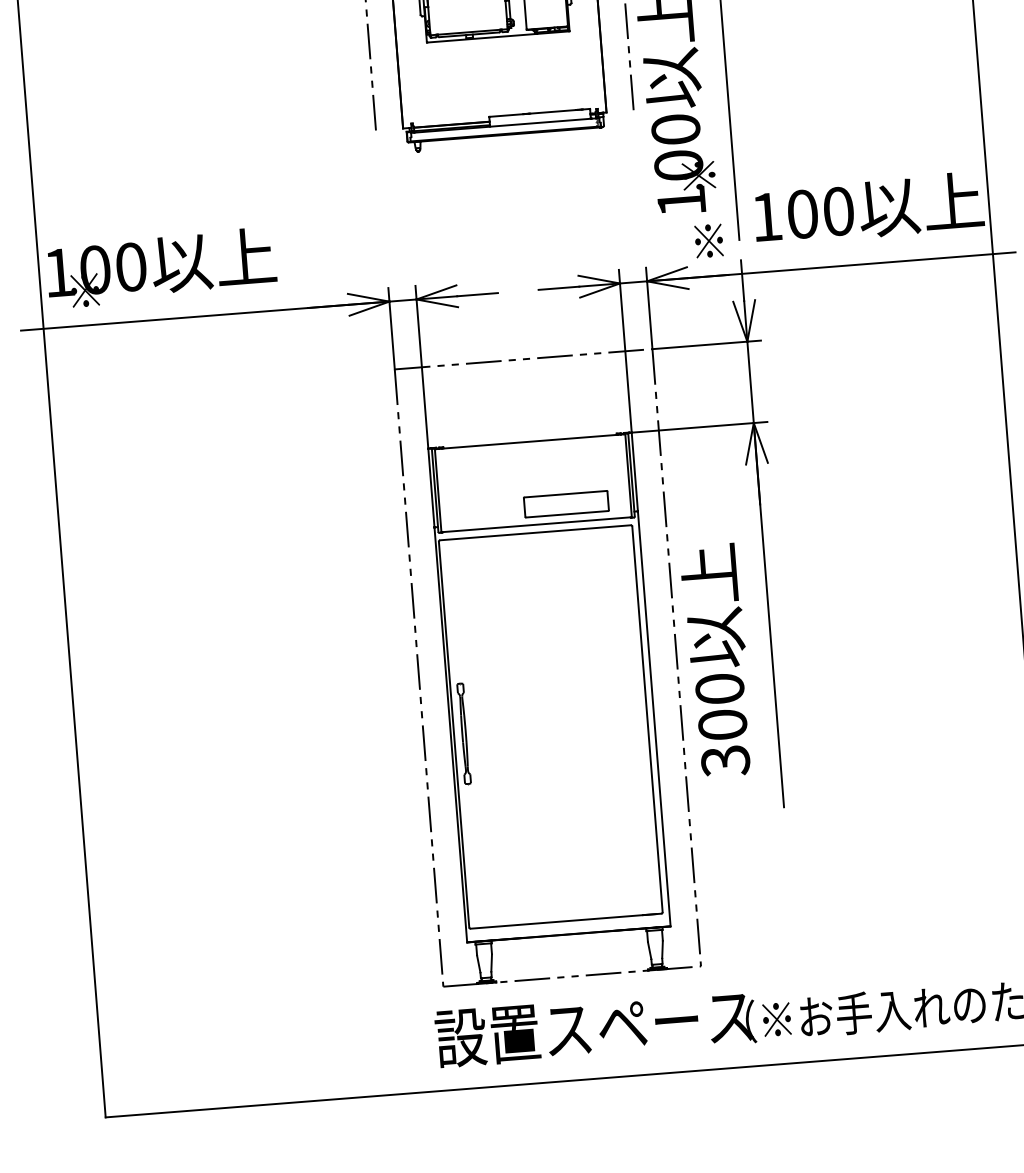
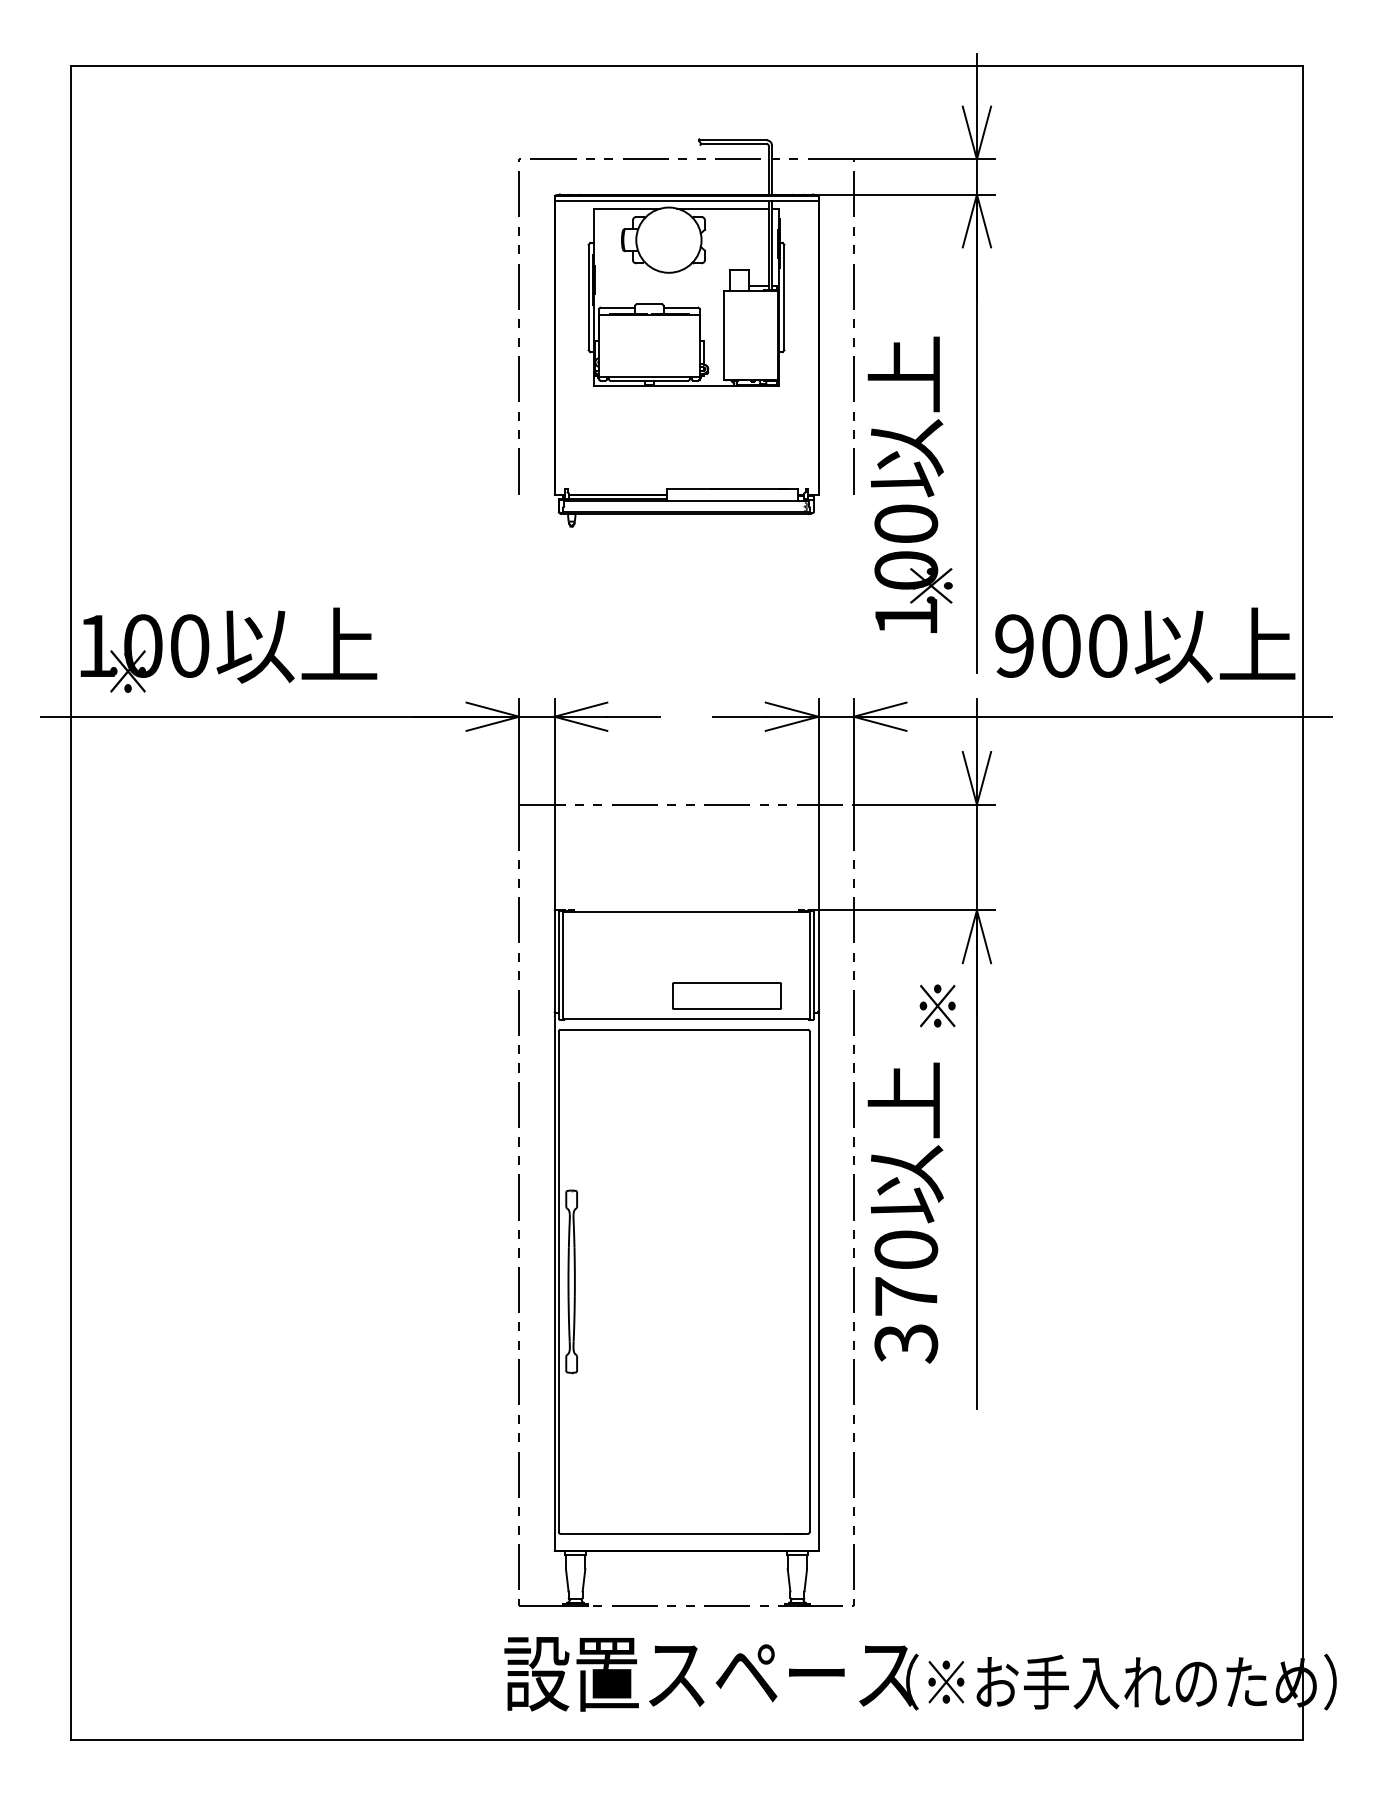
text: (766, 216) -> (1014, 645), 100 -> 900
text: (708, 240) -> (937, 1005), moved
text: (722, 724) -> (906, 1296), 300 -> 370
part: (463, 733) -> (571, 1281), size x1.4

